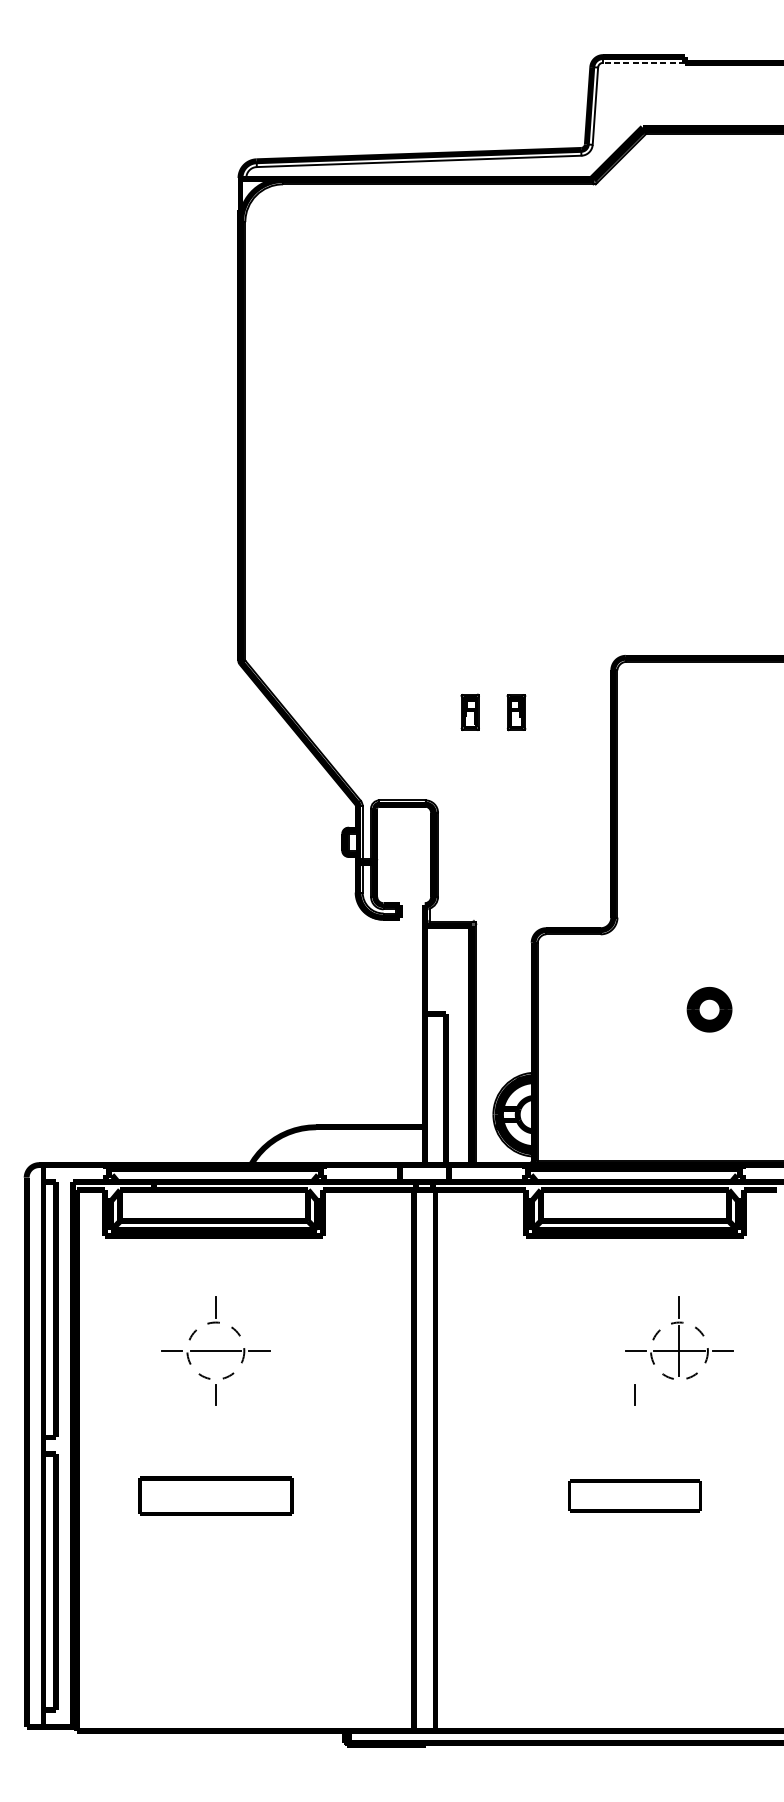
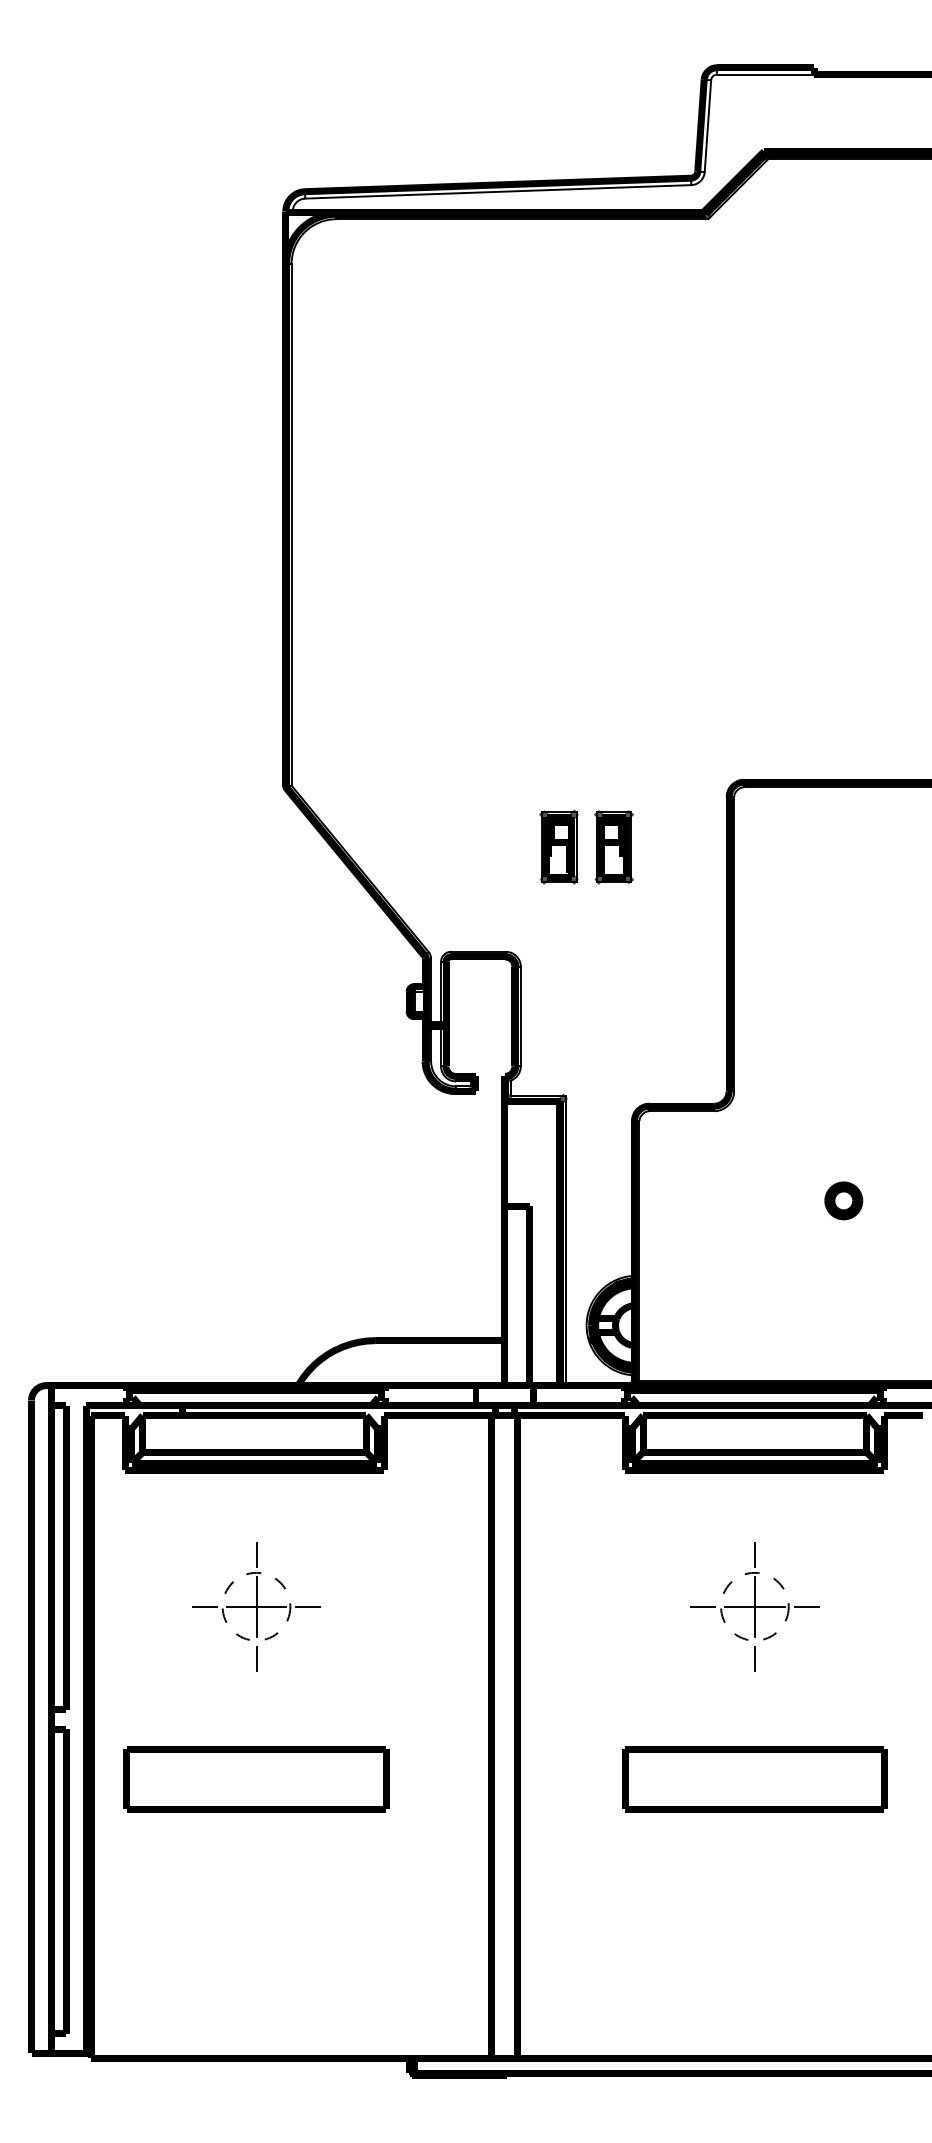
line: (643, 62) -> (765, 74), dashed -> solid
part: (469, 711) -> (558, 846), size x1.67
part: (516, 712) -> (613, 847), size x1.67
part: (709, 1009) -> (843, 1200), size x0.71
part: (679, 1338) -> (754, 1591), moved
line: (215, 1350) -> (256, 1606), added
part: (215, 1496) -> (256, 1779), size x1.43
part: (634, 1496) -> (754, 1779), size x1.67

